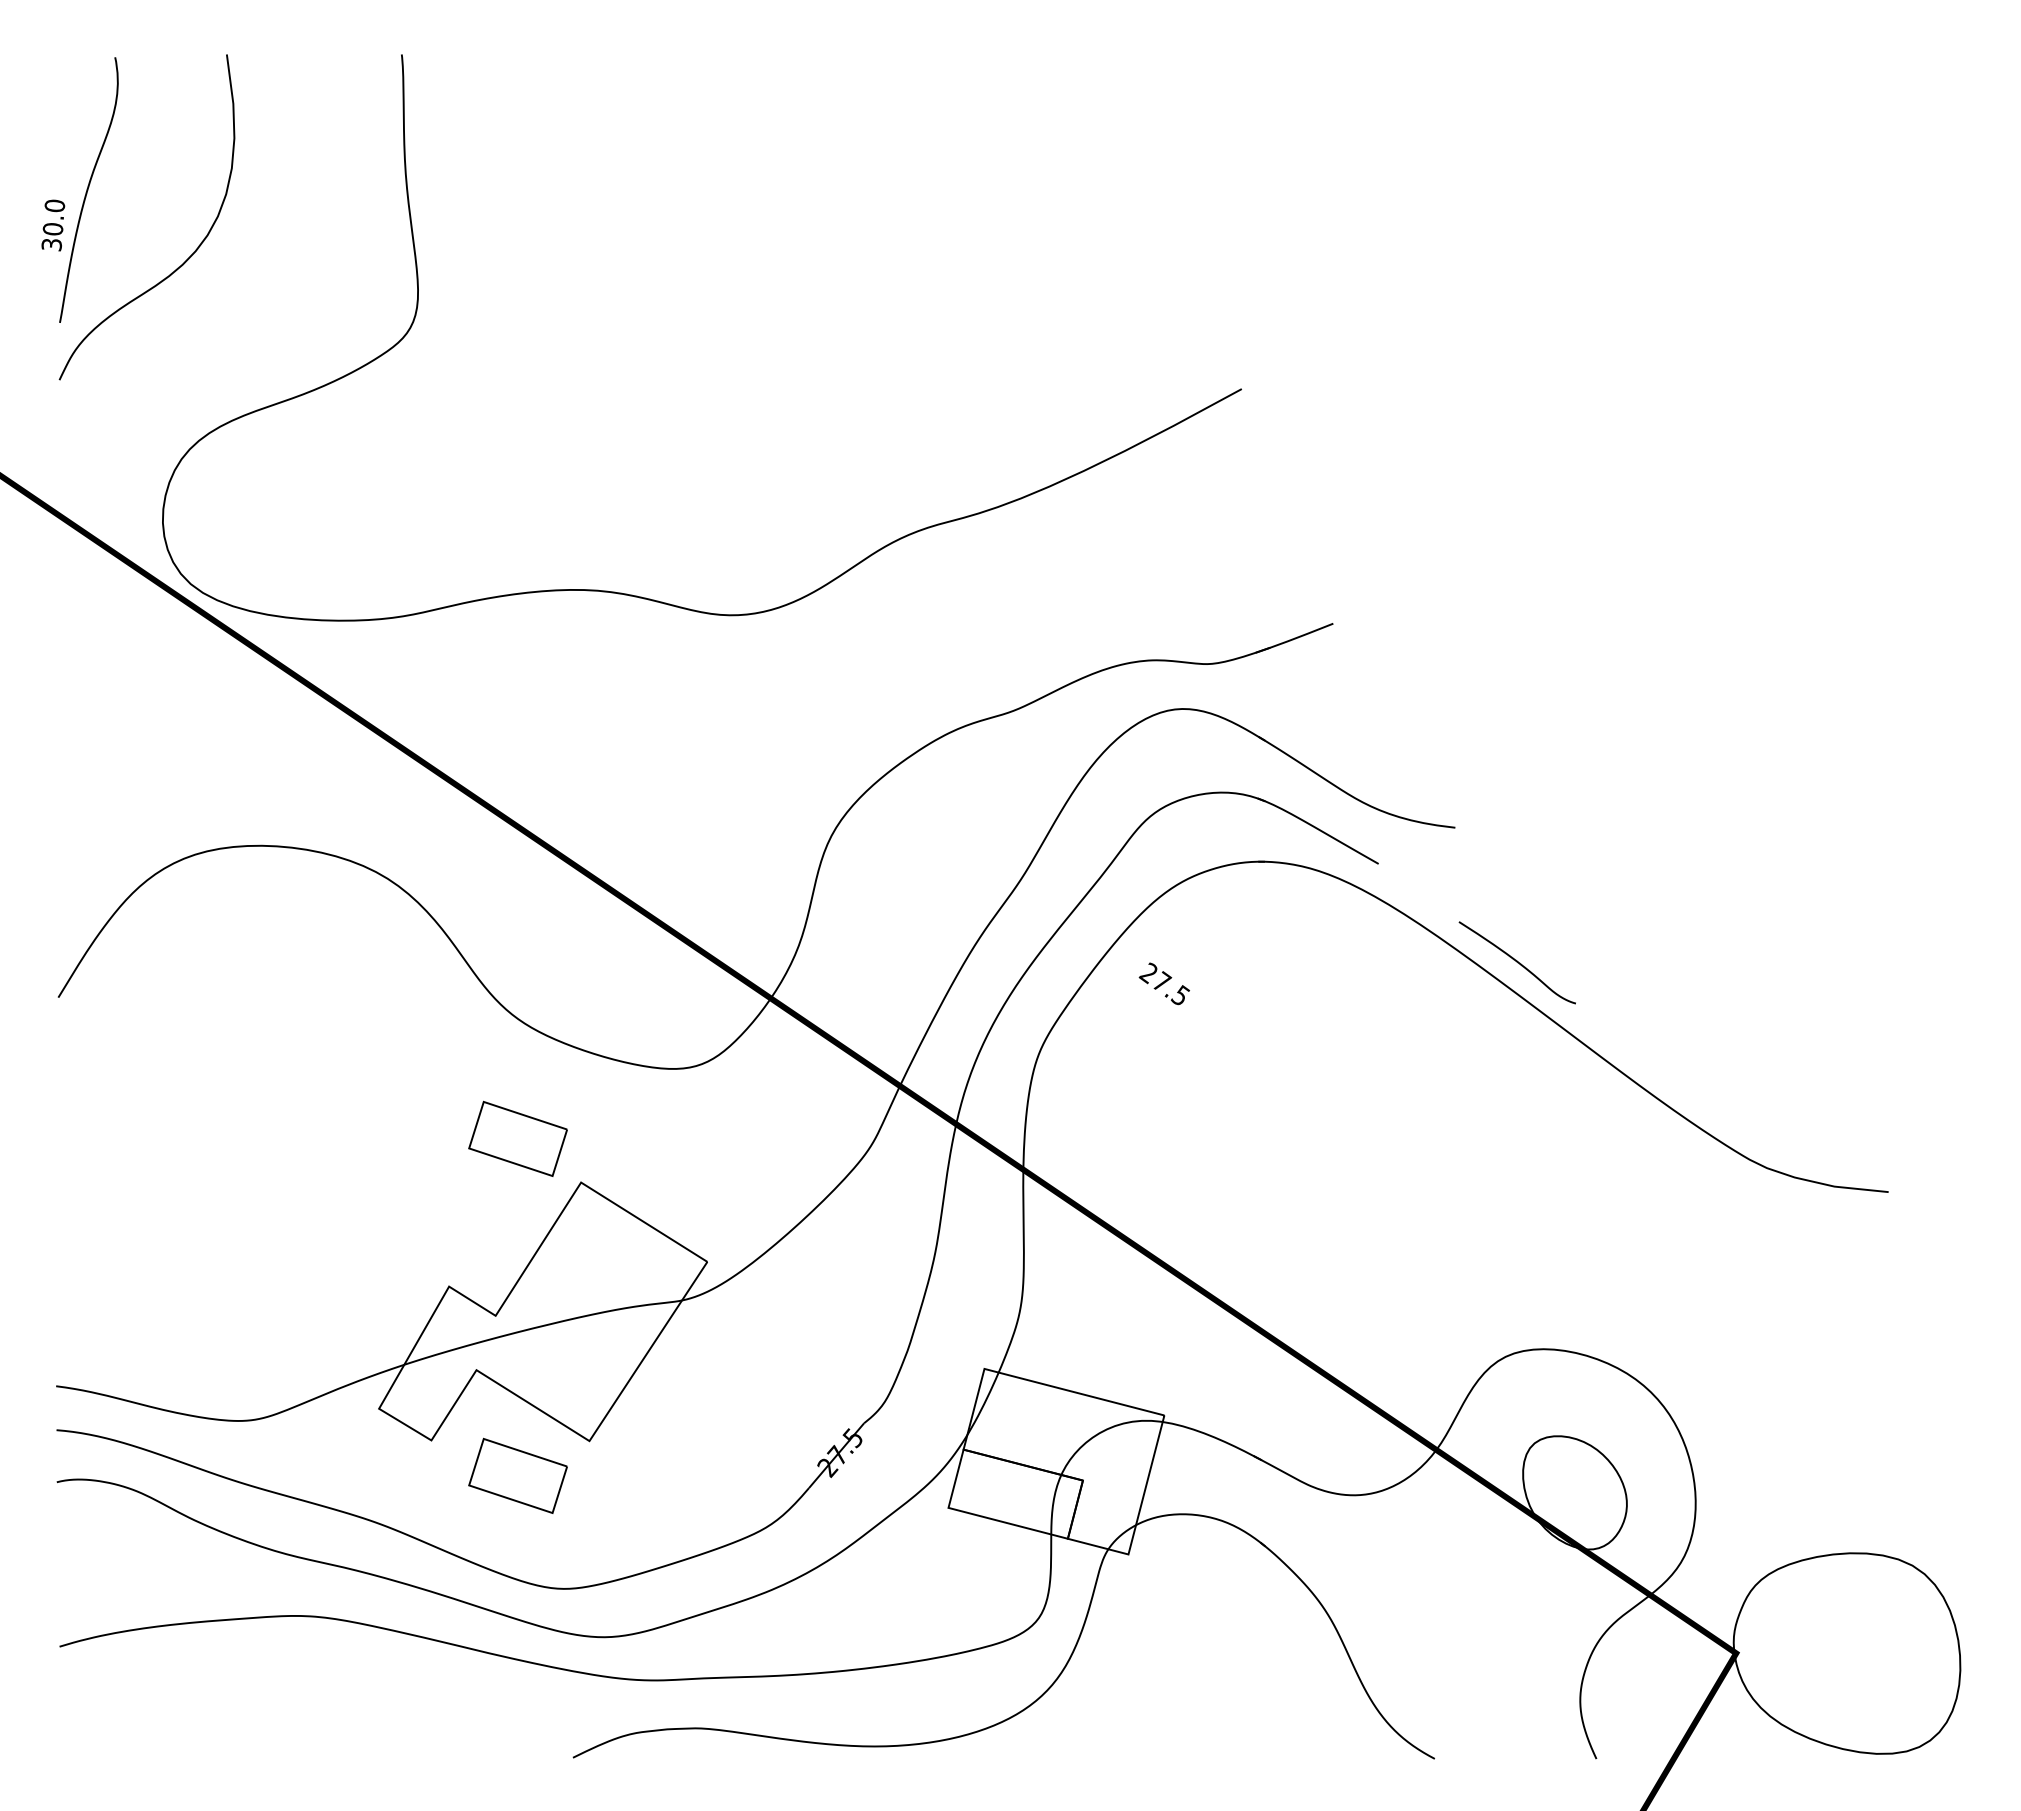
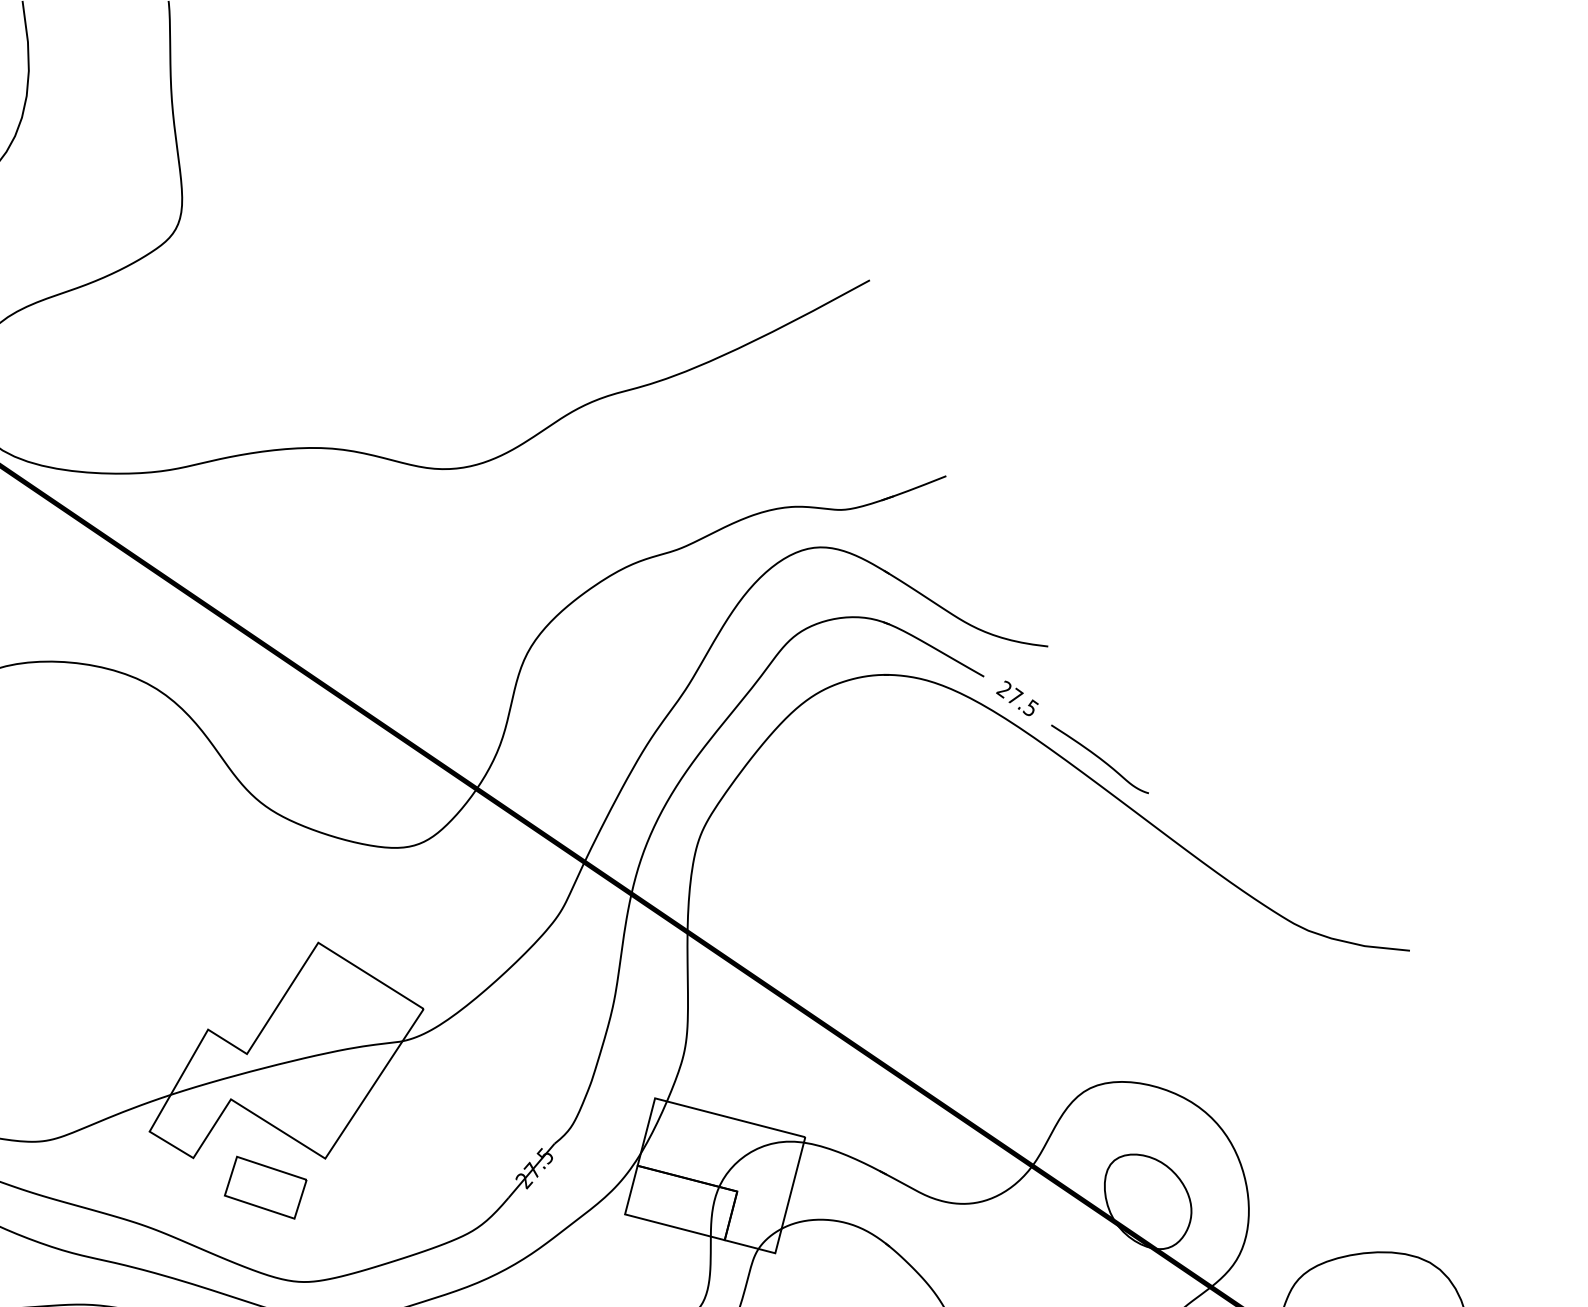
text: (1163, 983) -> (1016, 698), moved
part: (517, 1138) -> (265, 905), removed

